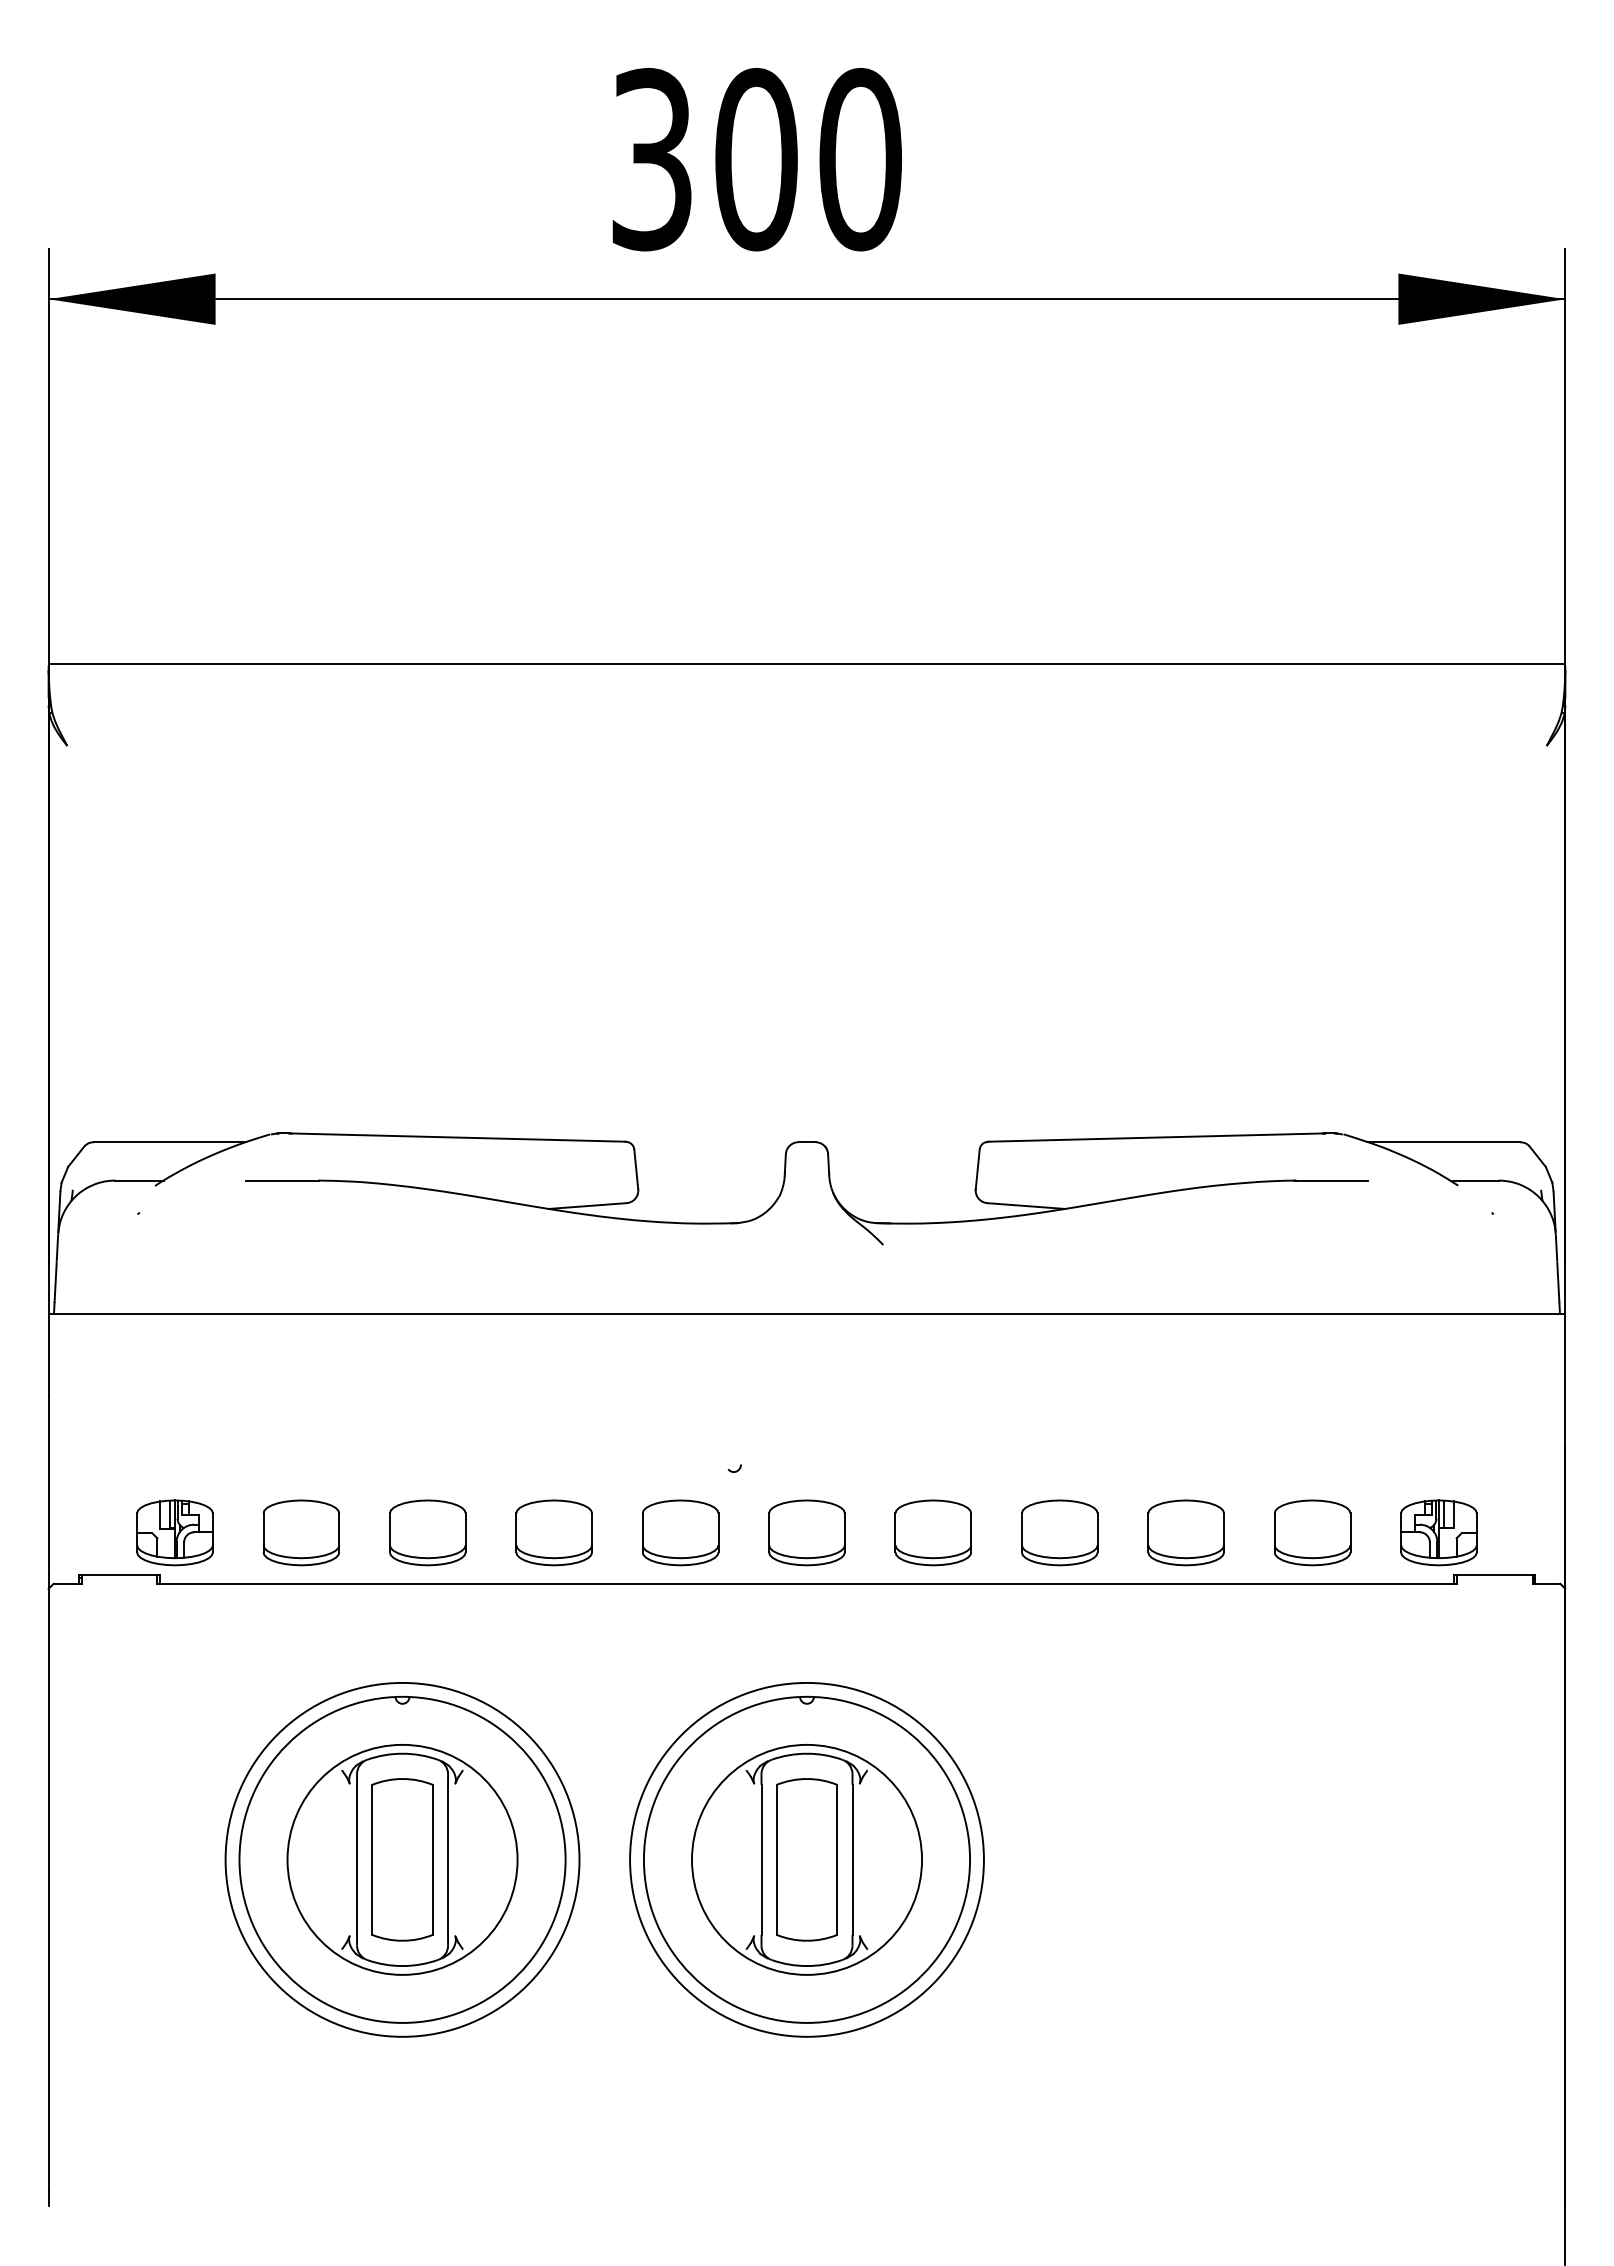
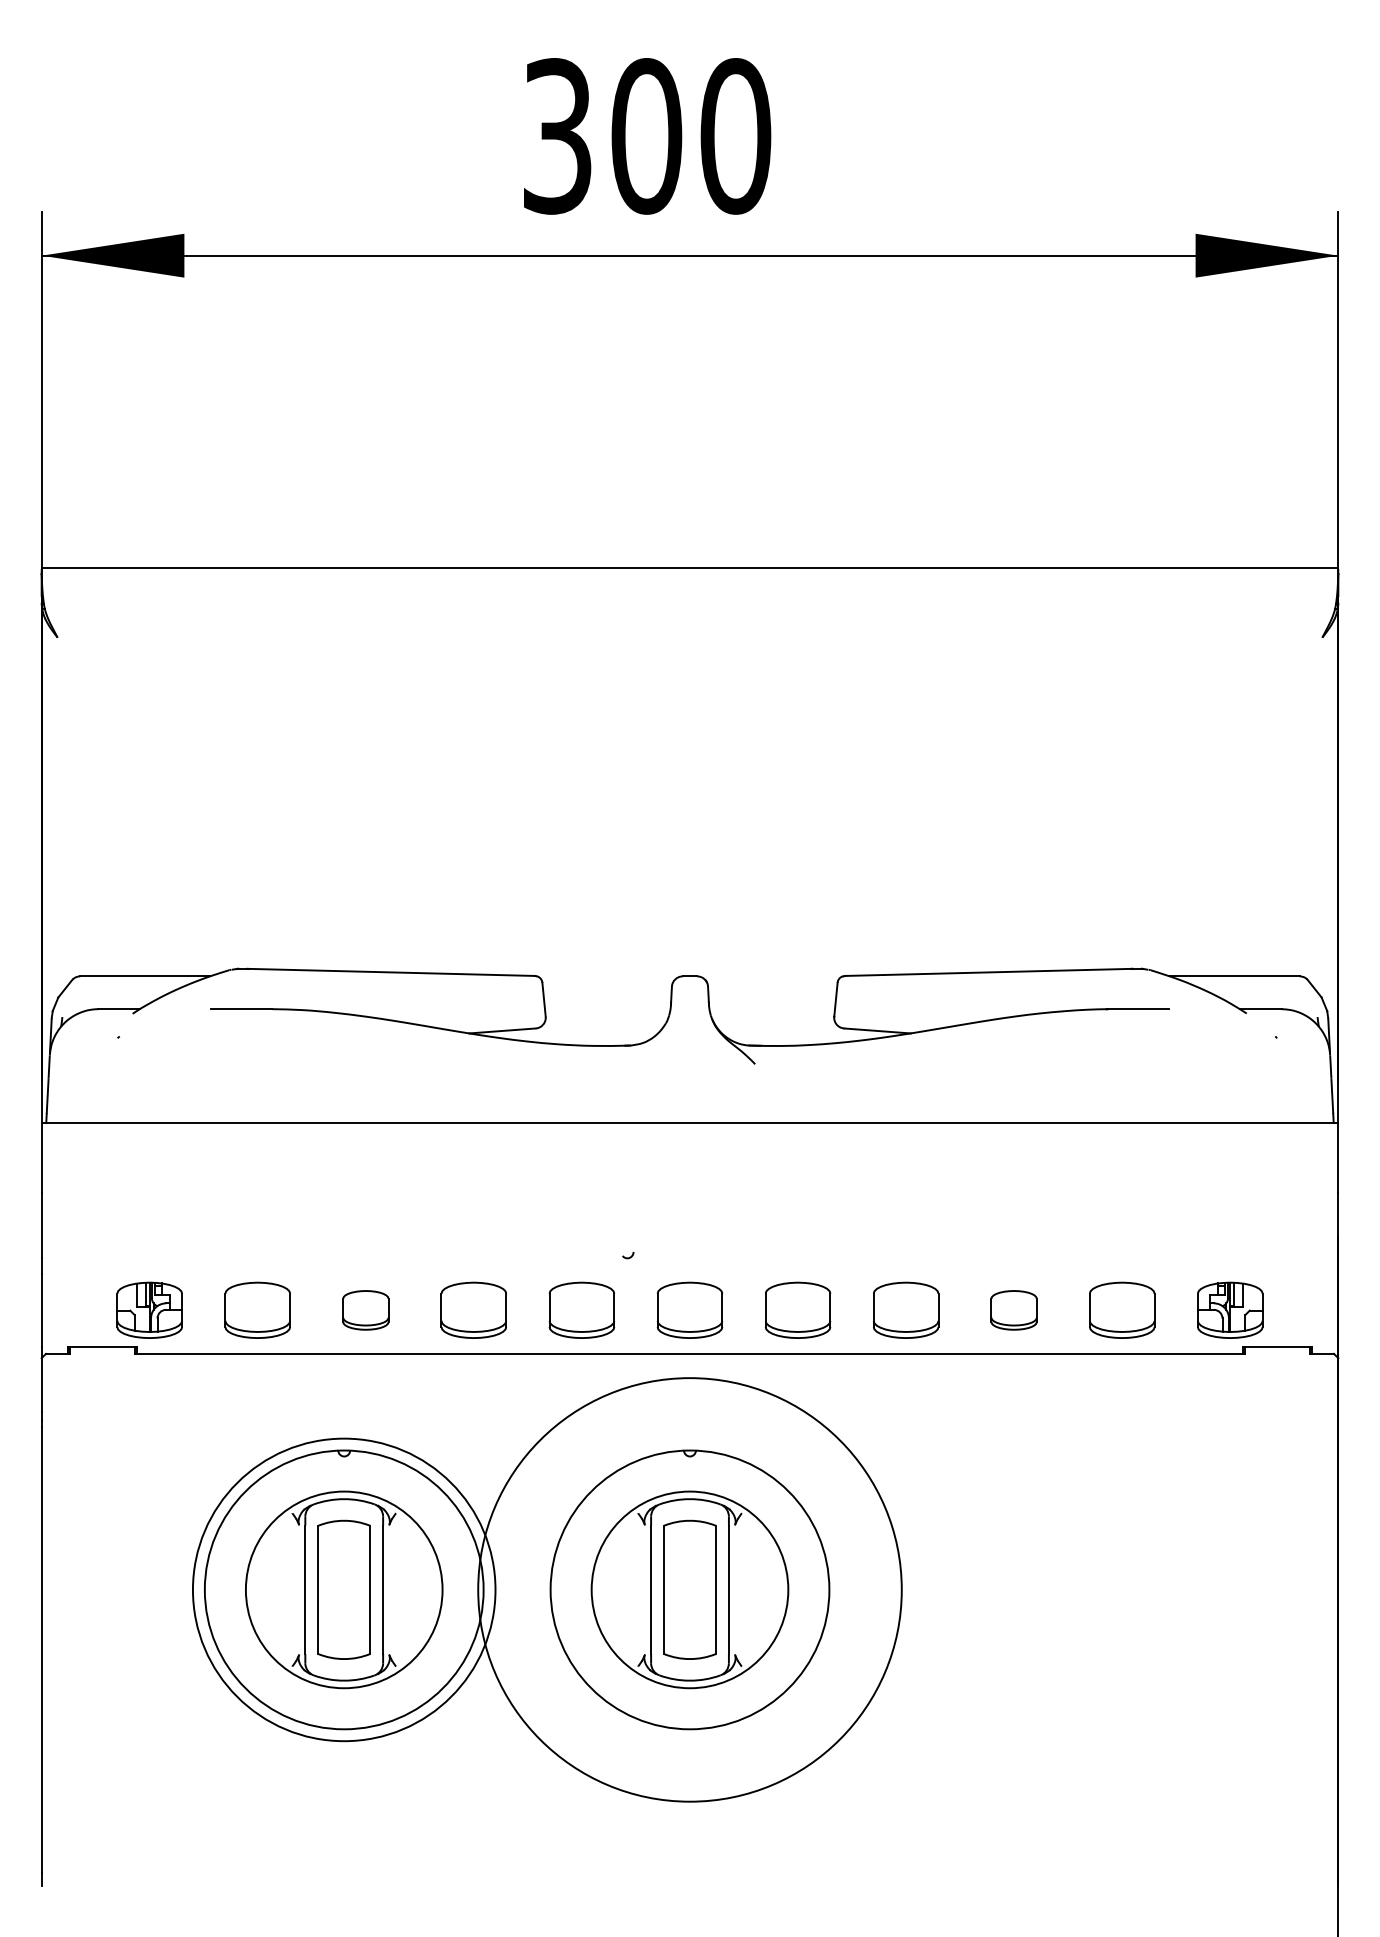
part: (427, 1532) -> (365, 1310), size x0.7
part: (1185, 1532) -> (1013, 1310), size x0.7
circle: (806, 1859) -> (689, 1589), size x1.4

